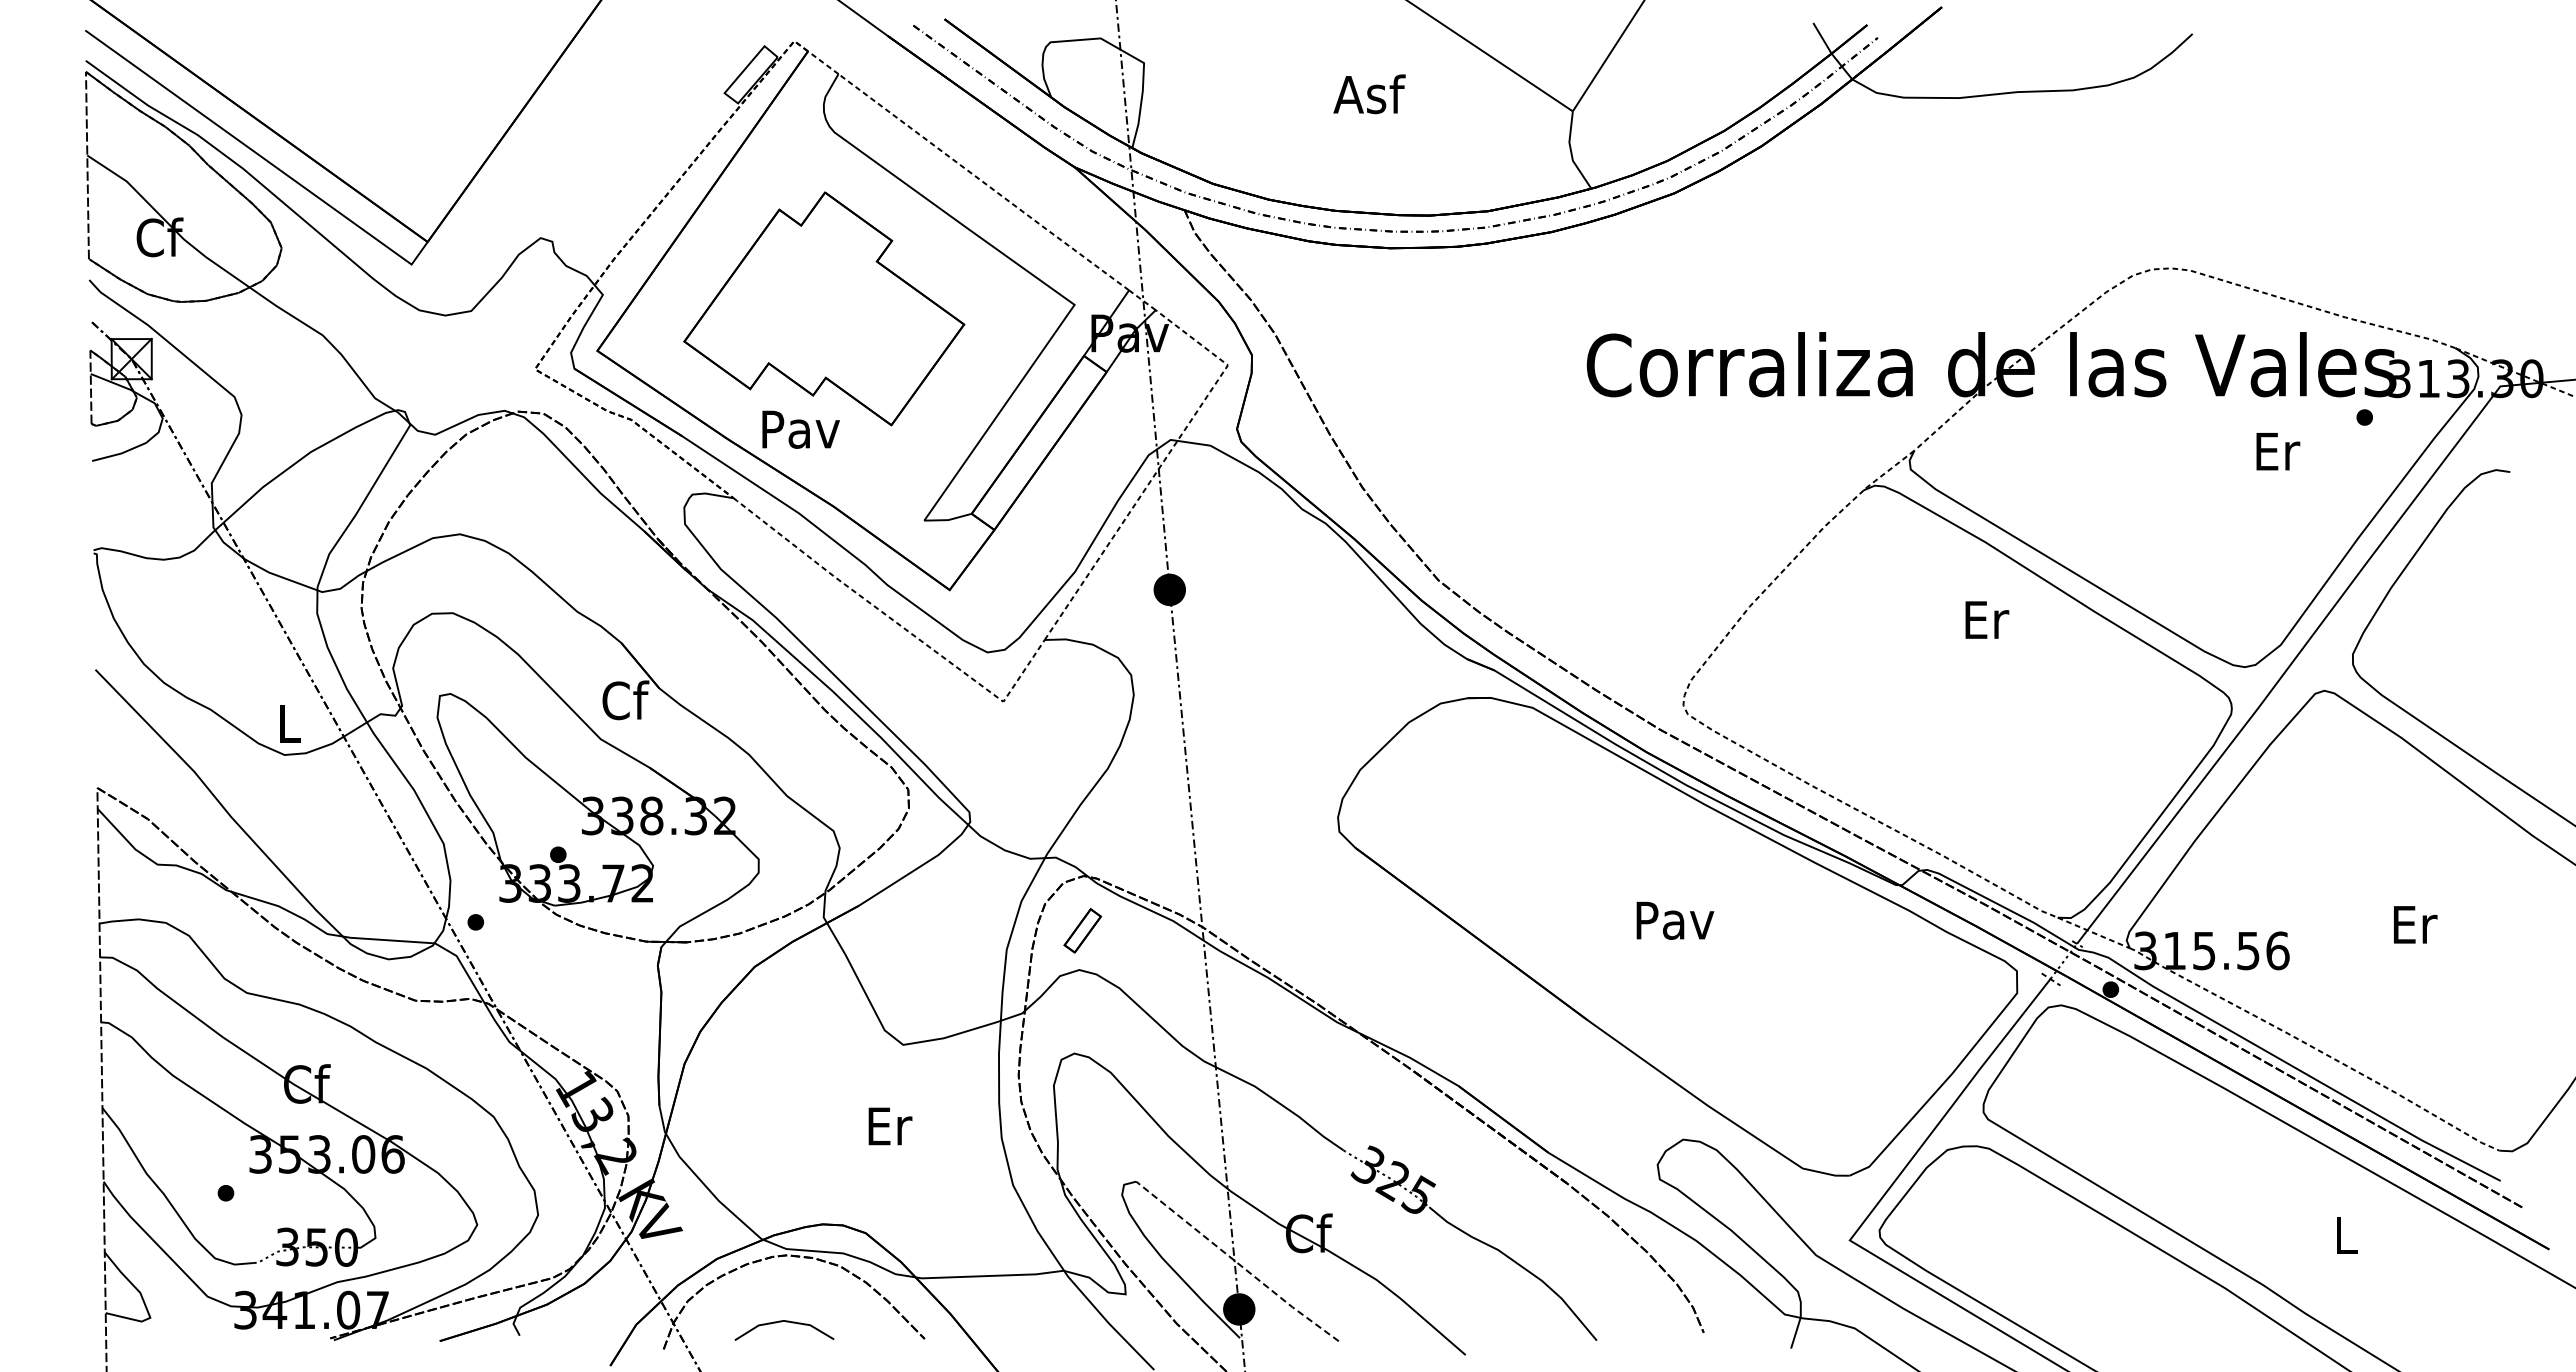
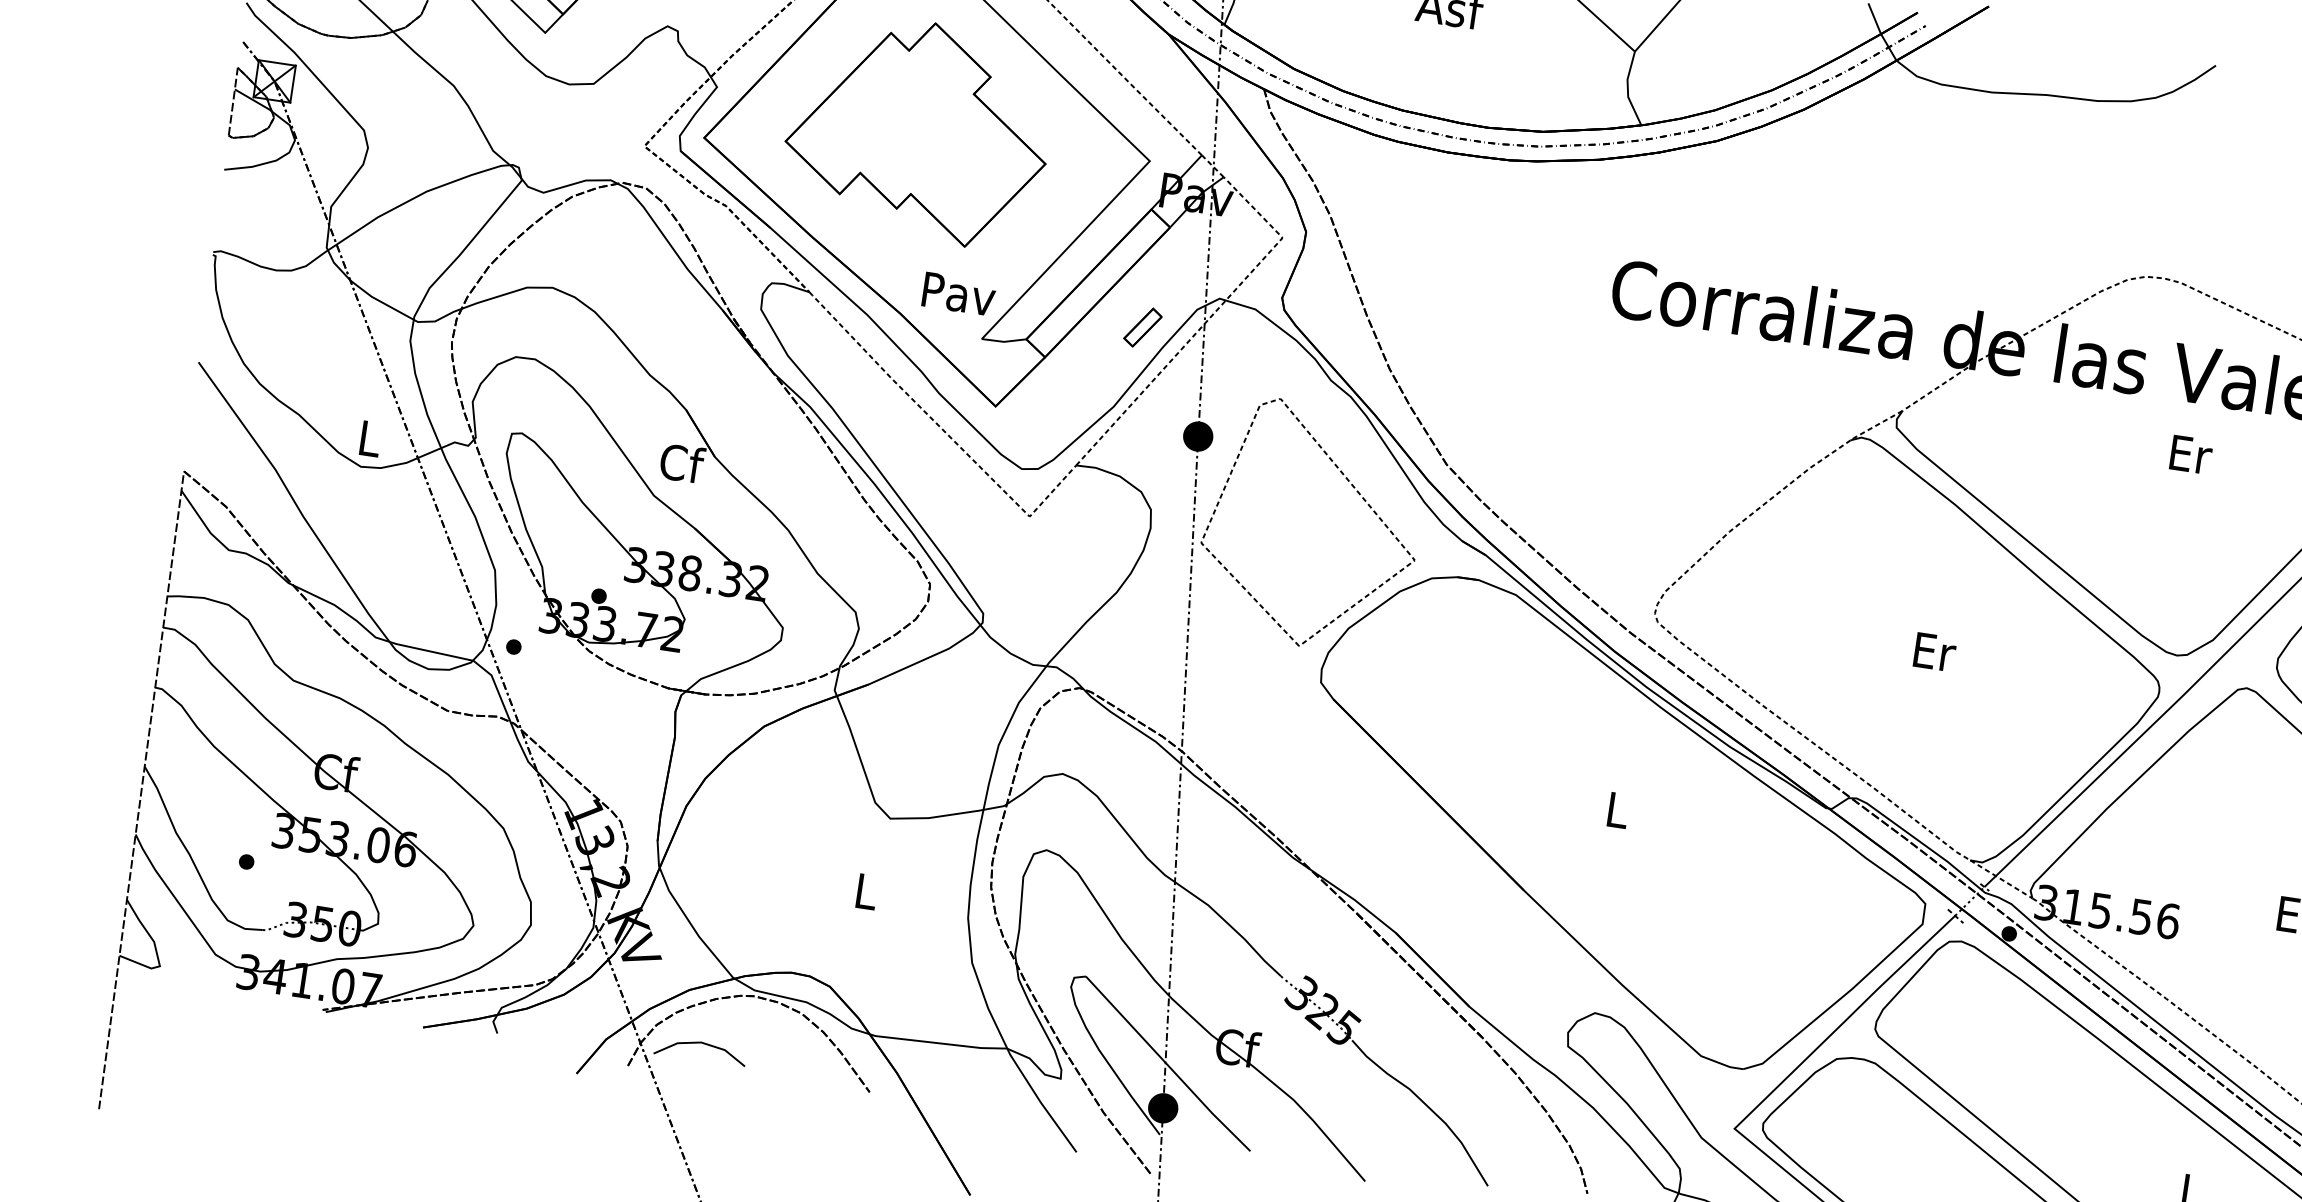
text: (800, 429) -> (958, 294), moved
text: (2278, 451) -> (2191, 454), moved
text: (1987, 619) -> (1935, 651), moved
part: (1343, 620) -> (1353, 488), added
text: (1675, 920) -> (1618, 810), Pav -> L
part: (1082, 930) -> (1142, 327), moved
text: (890, 1126) -> (867, 891), Er -> L
line: (1237, 1262) -> (1168, 1064), dashed -> solid
line: (785, 1322) -> (702, 1044), moved

